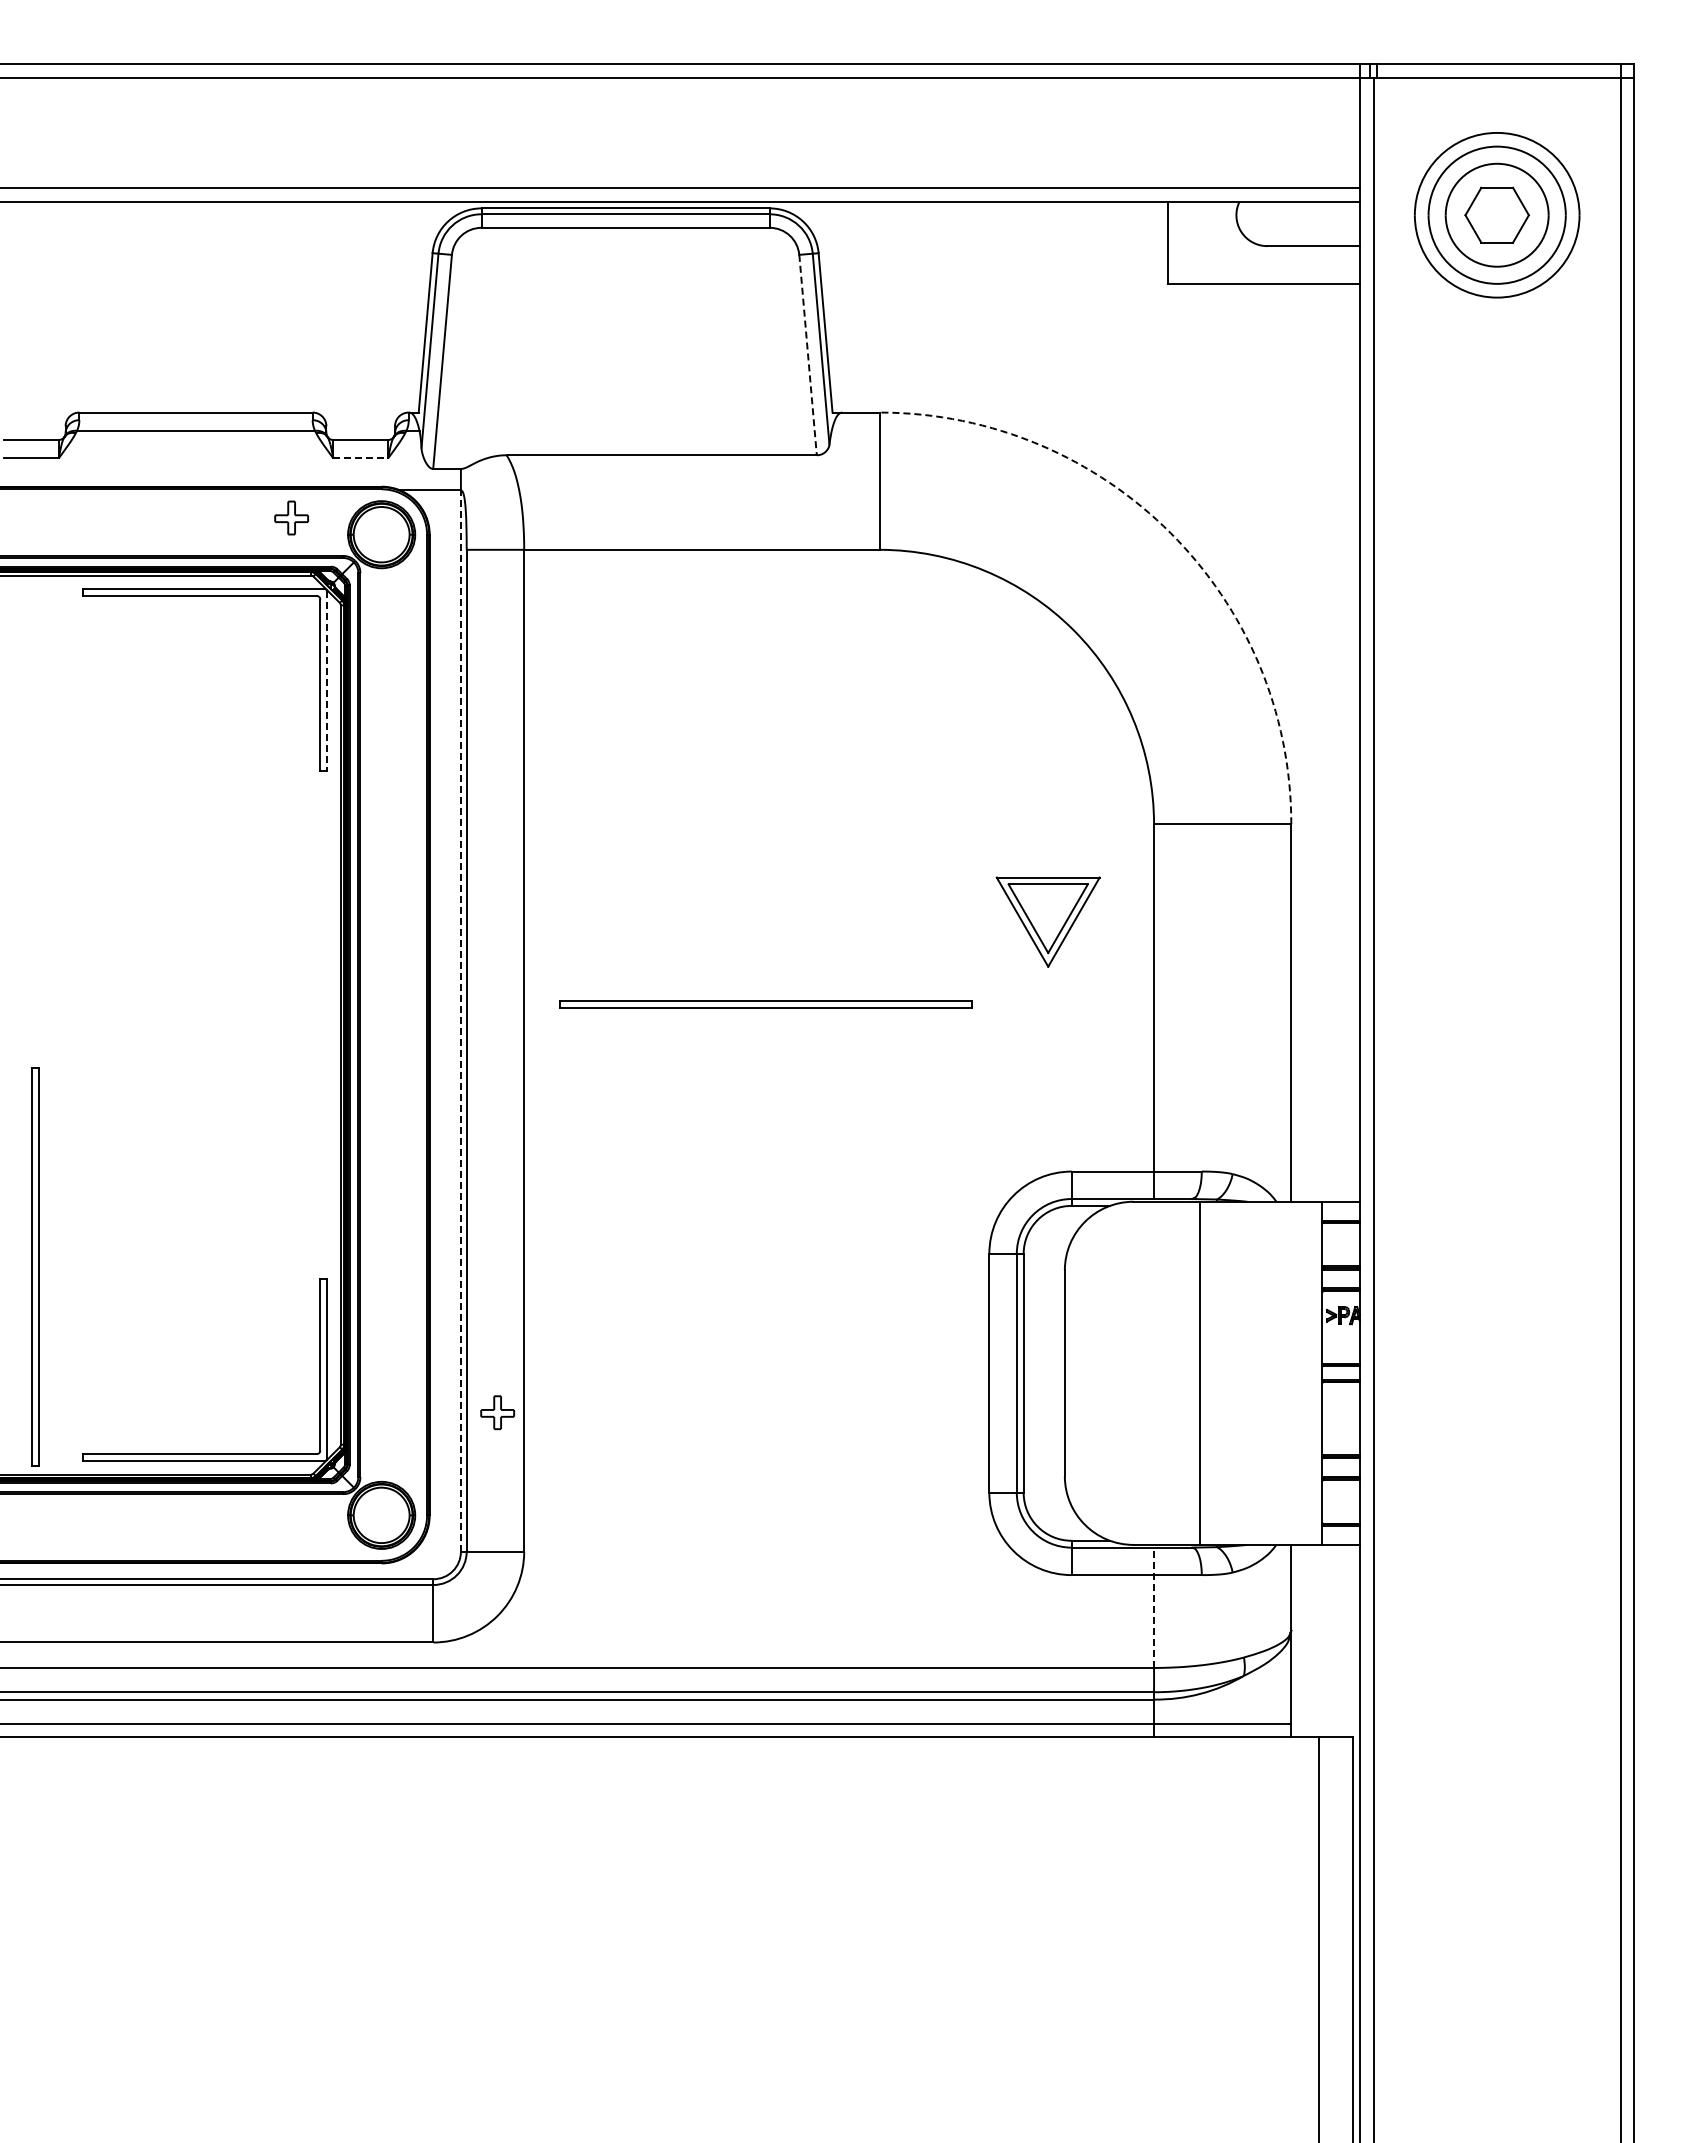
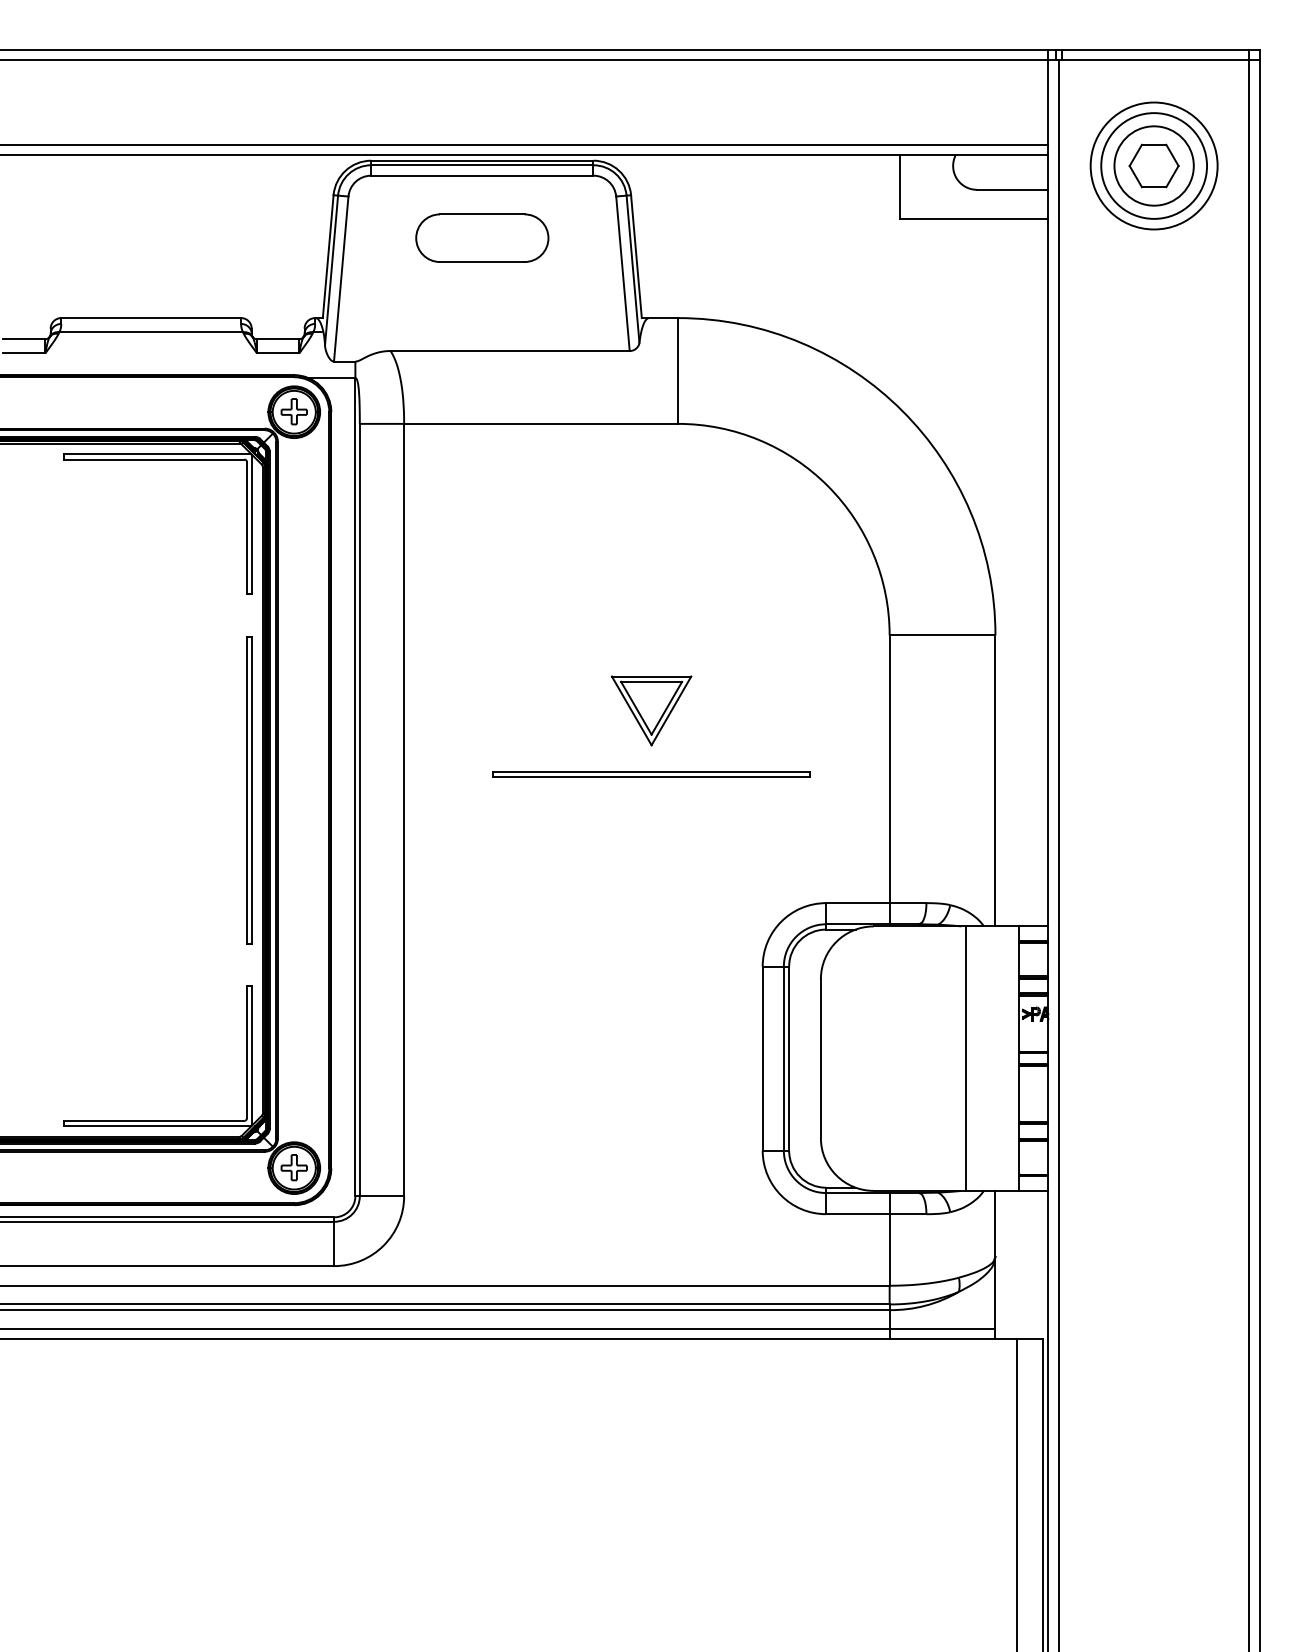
part: (625, 308) -> (482, 237), added
line: (808, 355) -> (623, 274), dashed -> solid
line: (361, 458) -> (278, 353), dashed -> solid
part: (291, 517) -> (294, 411), moved
arc: (1170, 533) -> (902, 411), dashed -> solid
line: (327, 681) -> (252, 525), dashed -> solid
part: (1047, 921) -> (651, 710), moved
part: (765, 1004) -> (651, 774), moved
line: (460, 1021) -> (355, 787), dashed -> solid
part: (35, 1266) -> (249, 789), moved
line: (1199, 1372) -> (966, 1058), moved
part: (497, 1412) -> (294, 1167), moved
line: (1154, 1607) -> (889, 1239), dashed -> solid

